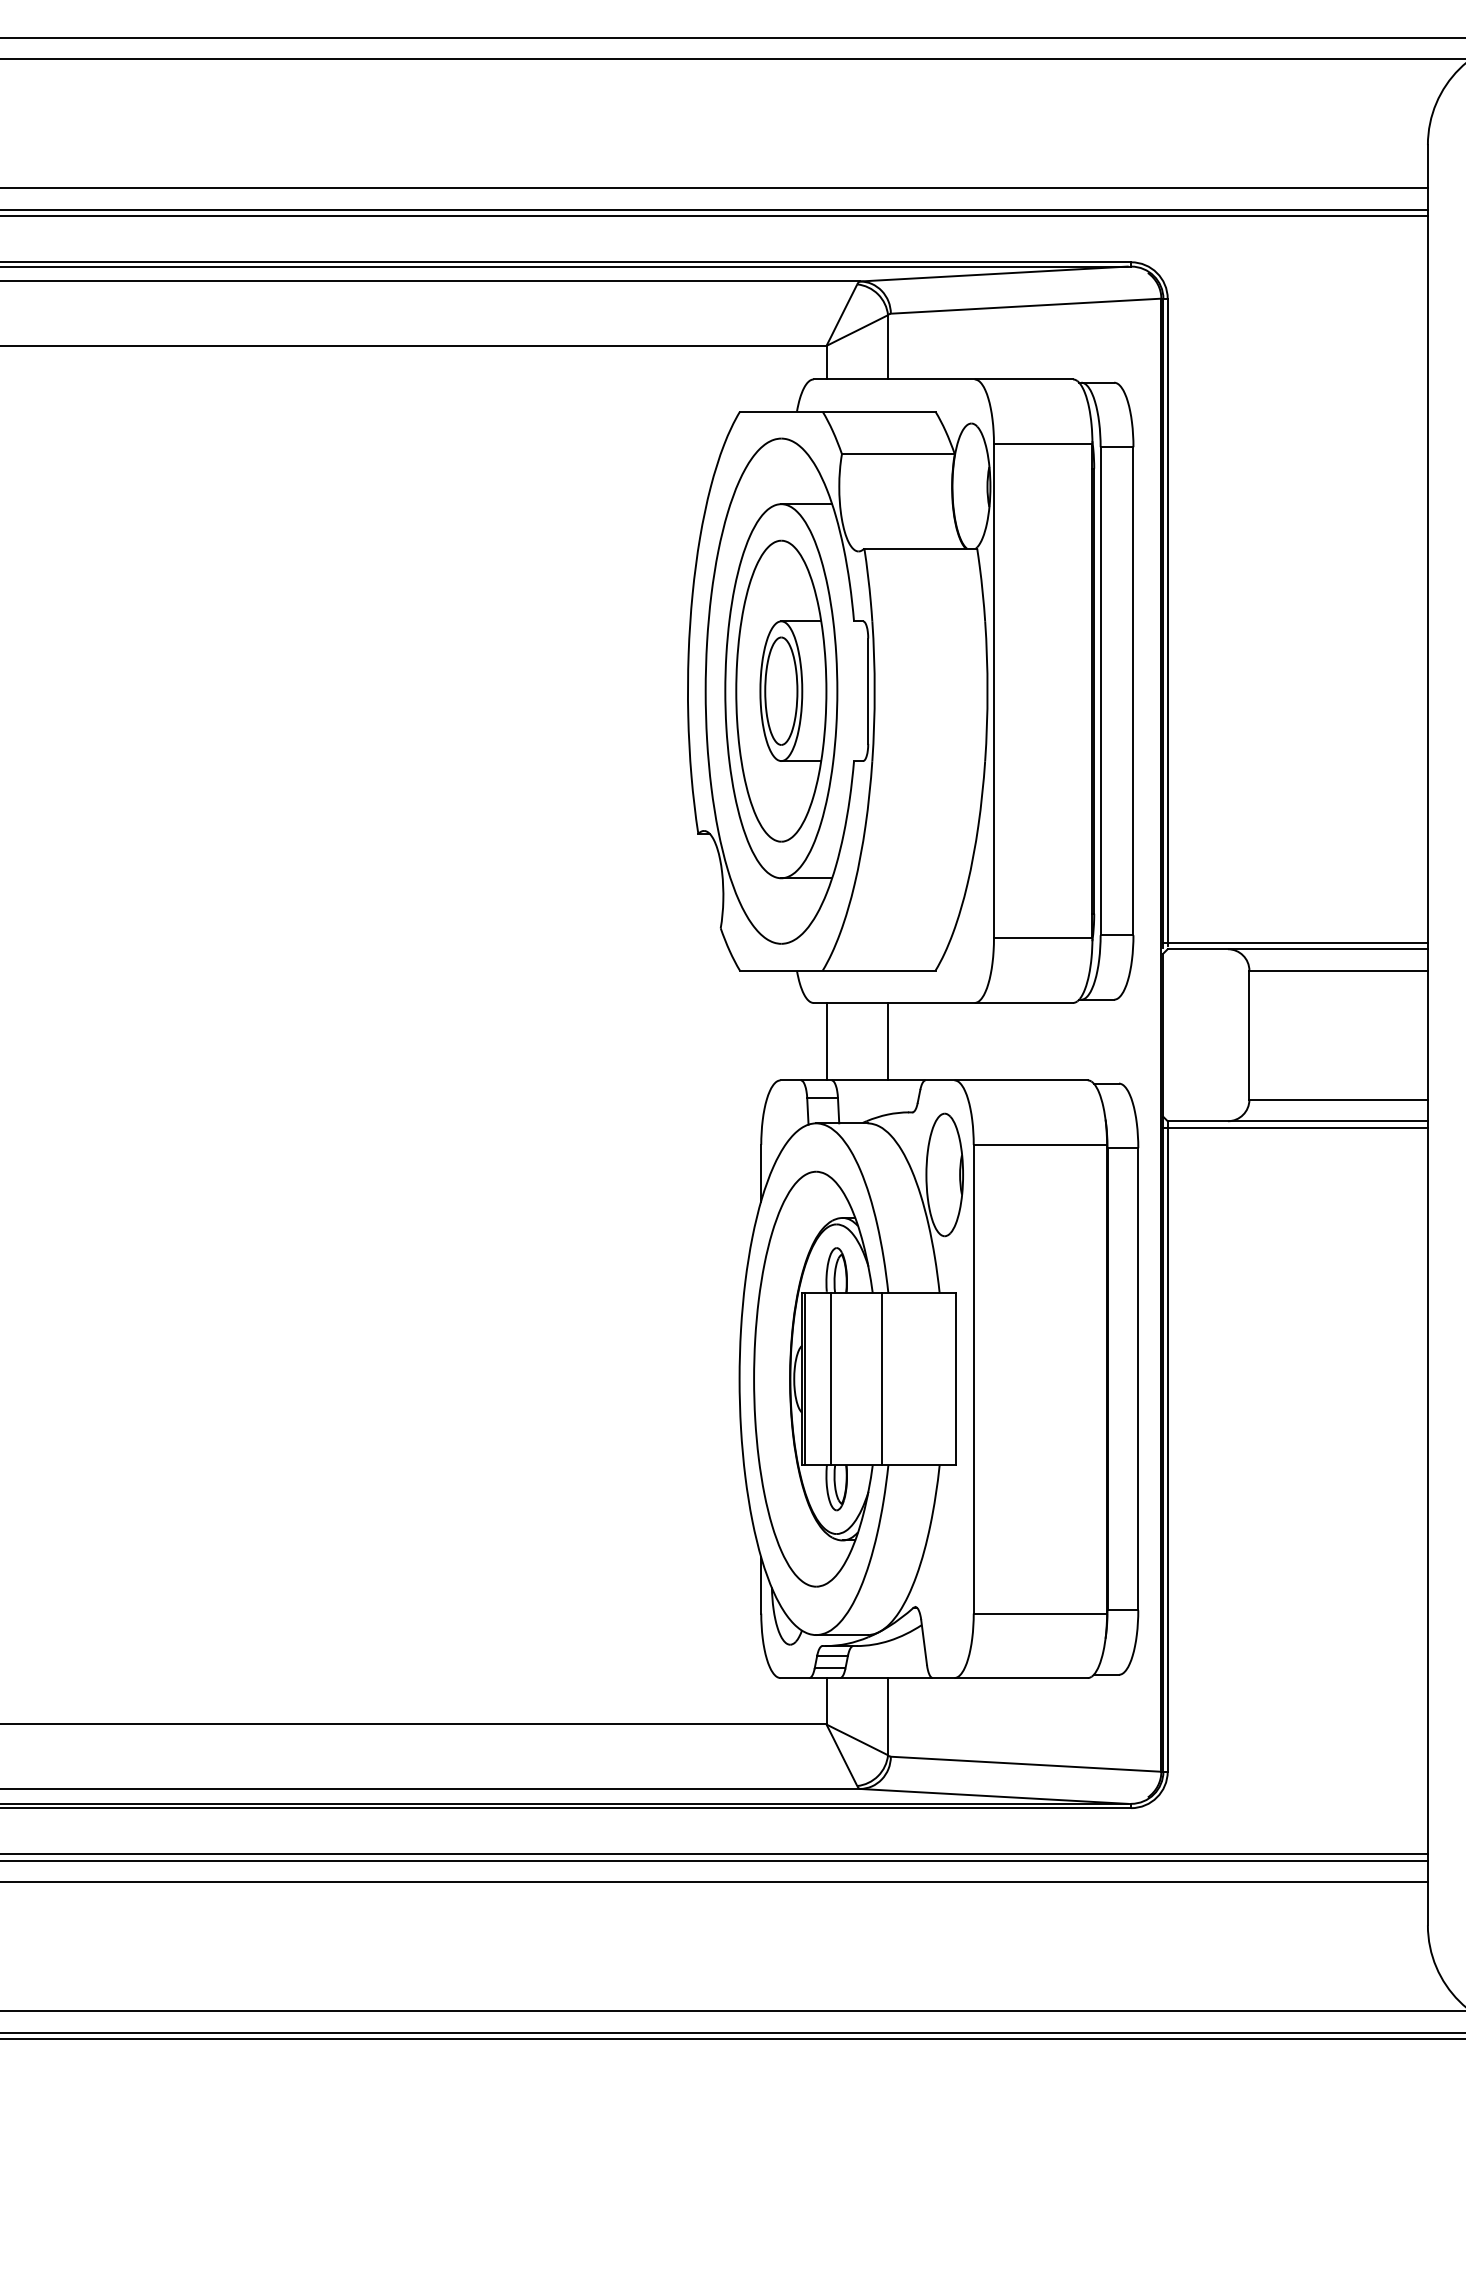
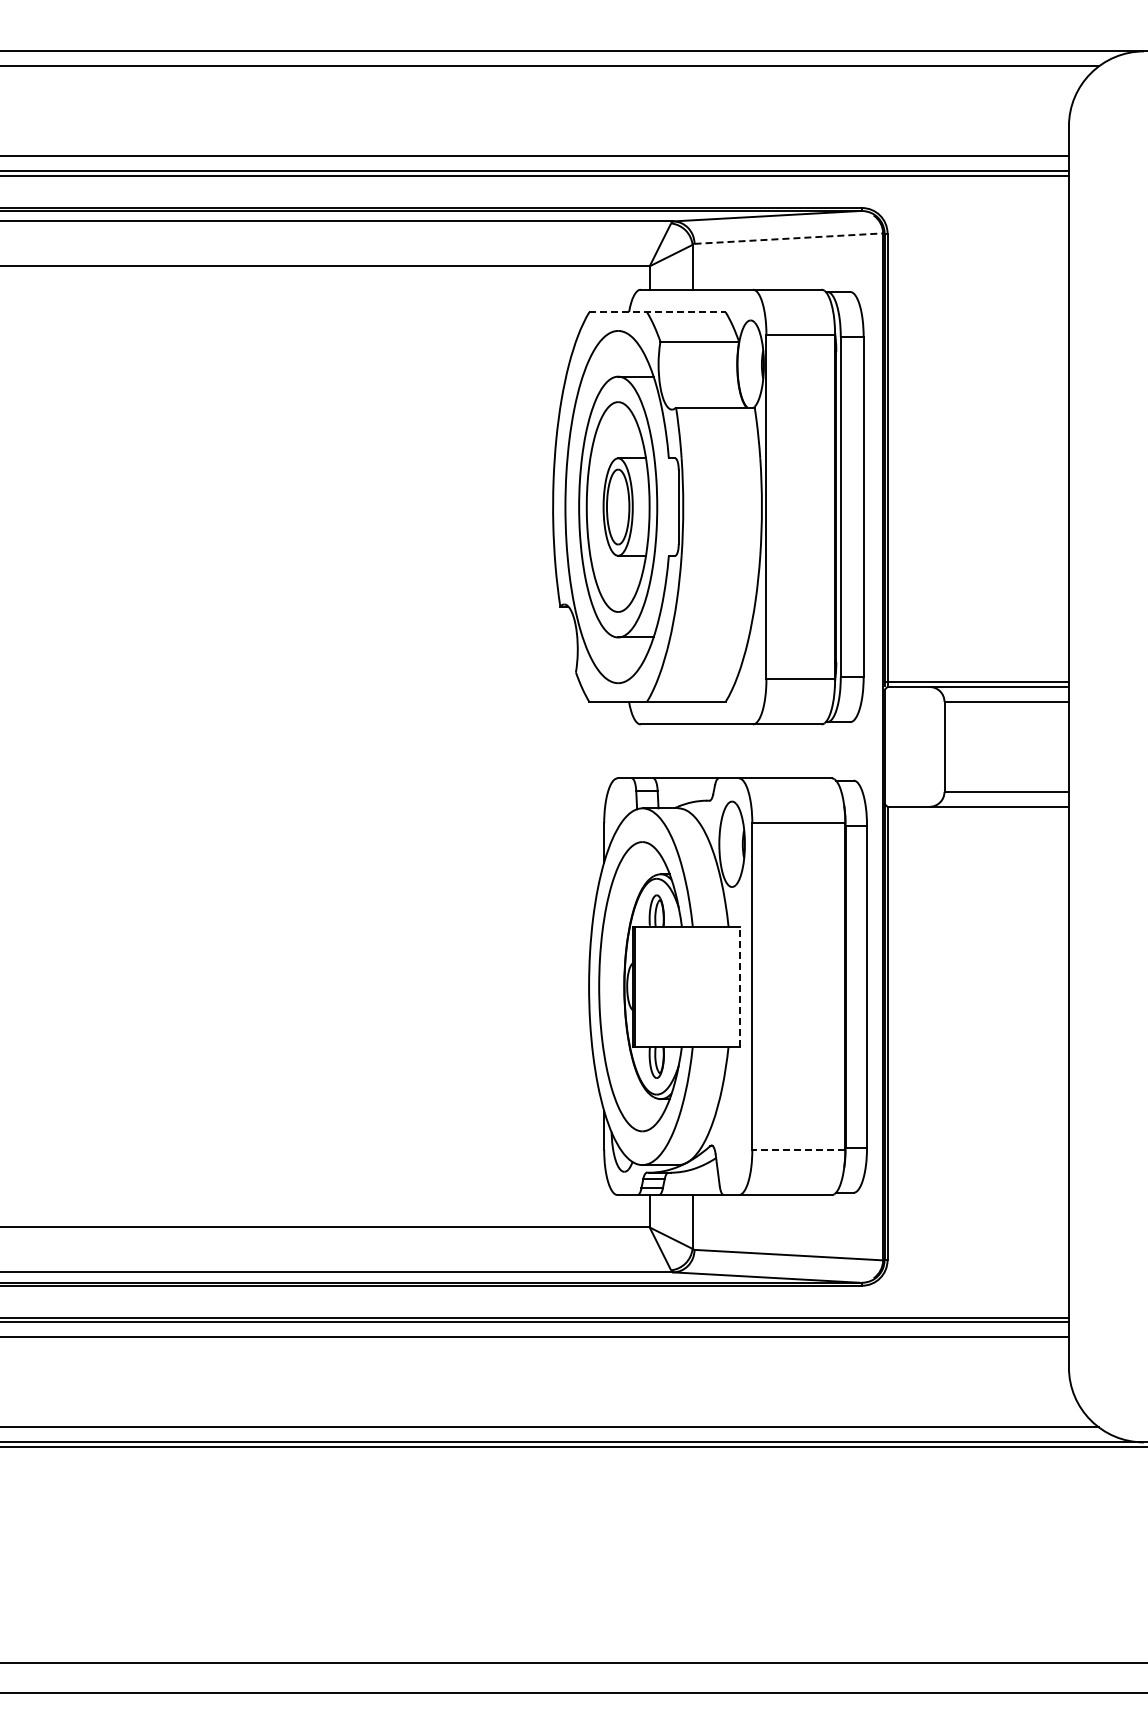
line: (1027, 305) -> (789, 238), solid -> dashed
line: (839, 412) -> (658, 312), solid -> dashed
line: (826, 1041) -> (649, 751), removed
line: (887, 1041) -> (692, 751), removed
line: (1295, 1127) -> (976, 811), removed
line: (830, 1378) -> (652, 986), removed
line: (882, 1378) -> (688, 986), removed
line: (955, 1378) -> (739, 986), solid -> dashed
line: (1039, 1614) -> (798, 1150), solid -> dashed

